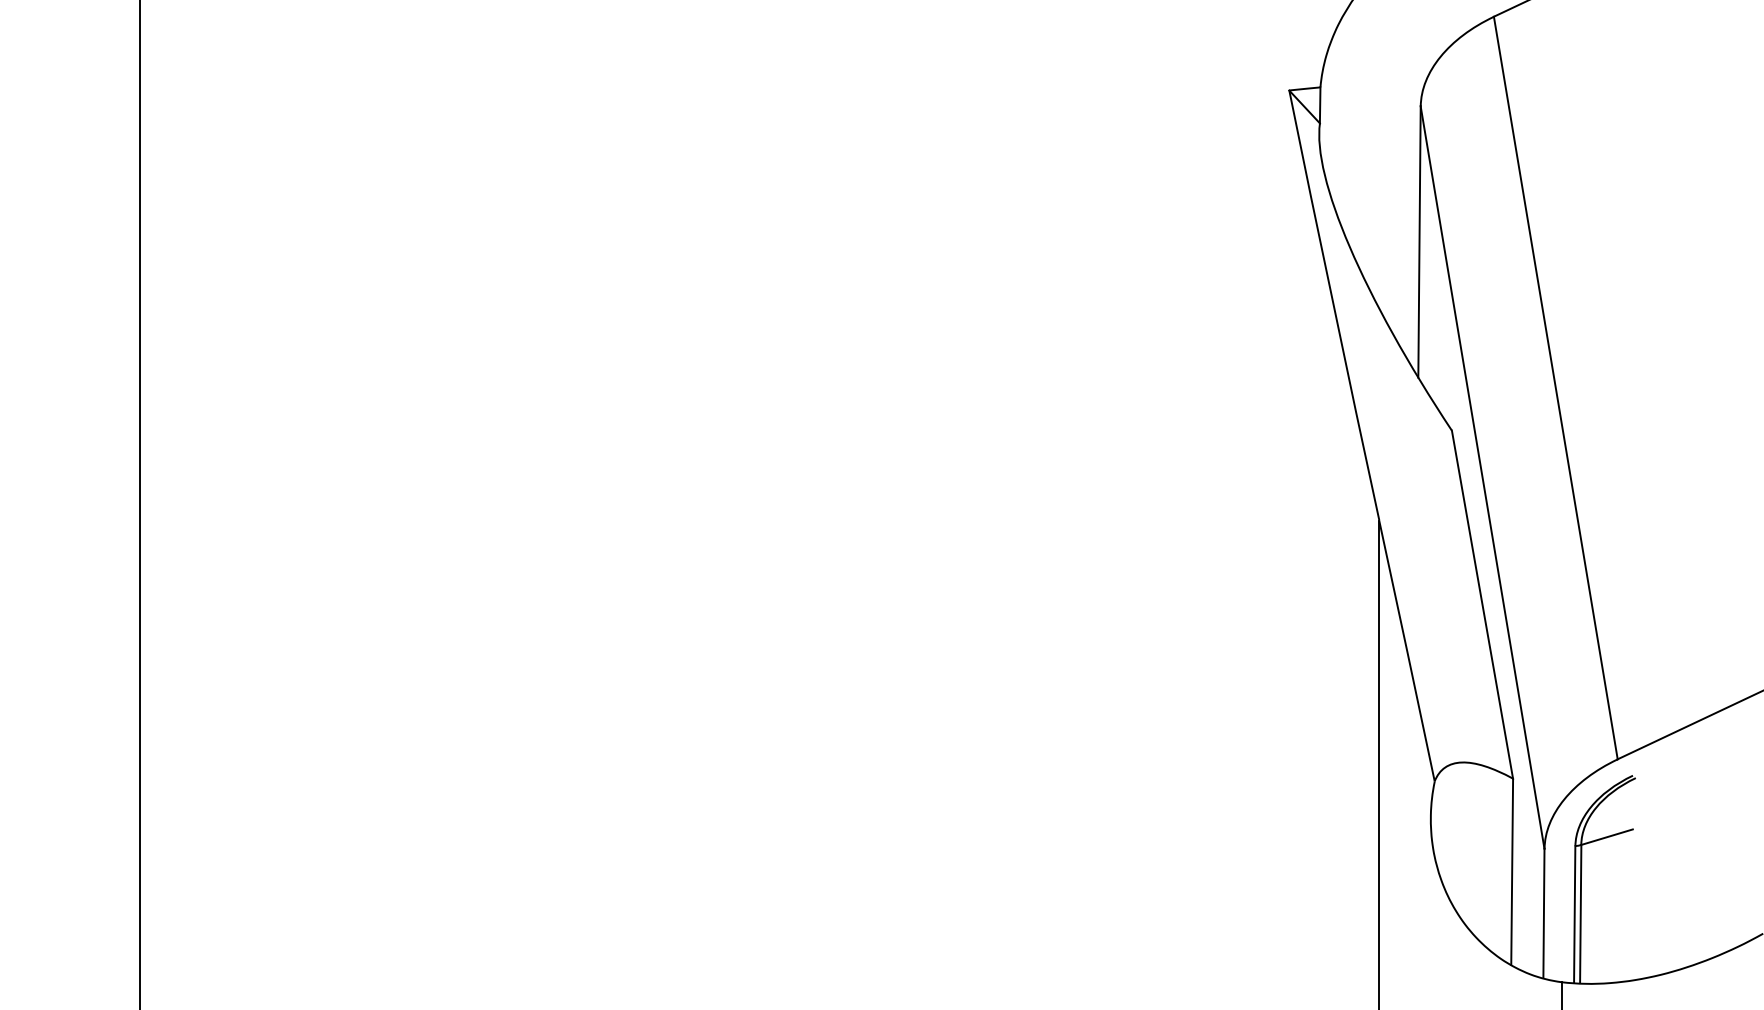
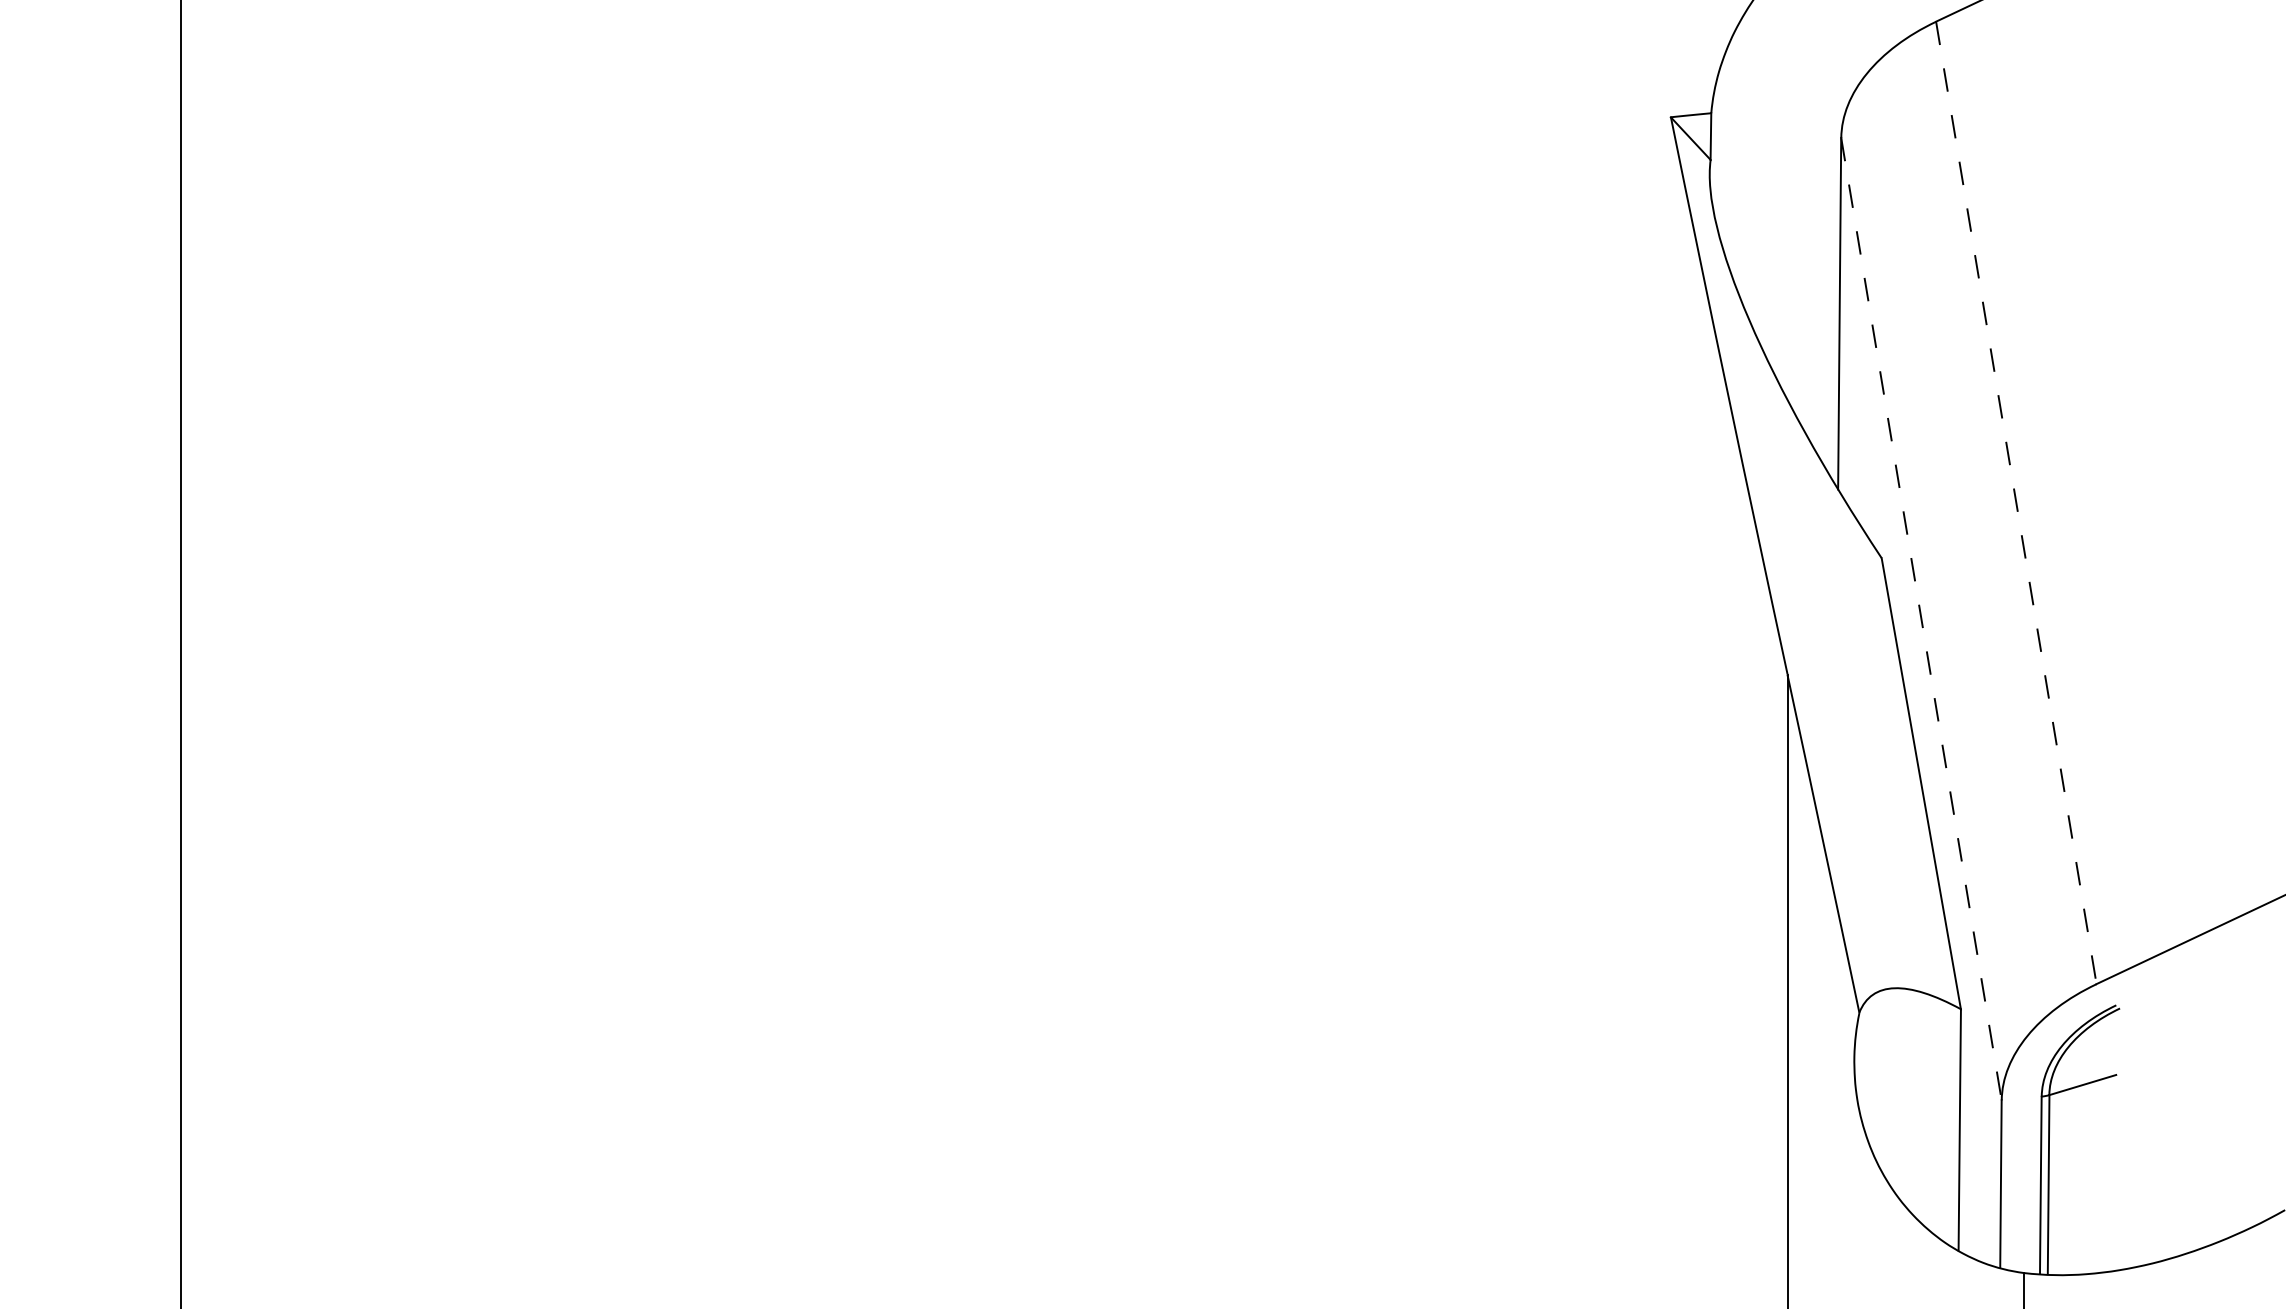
line: (1555, 388) -> (2015, 503), solid -> dashed
line: (1482, 478) -> (1921, 620), solid -> dashed

